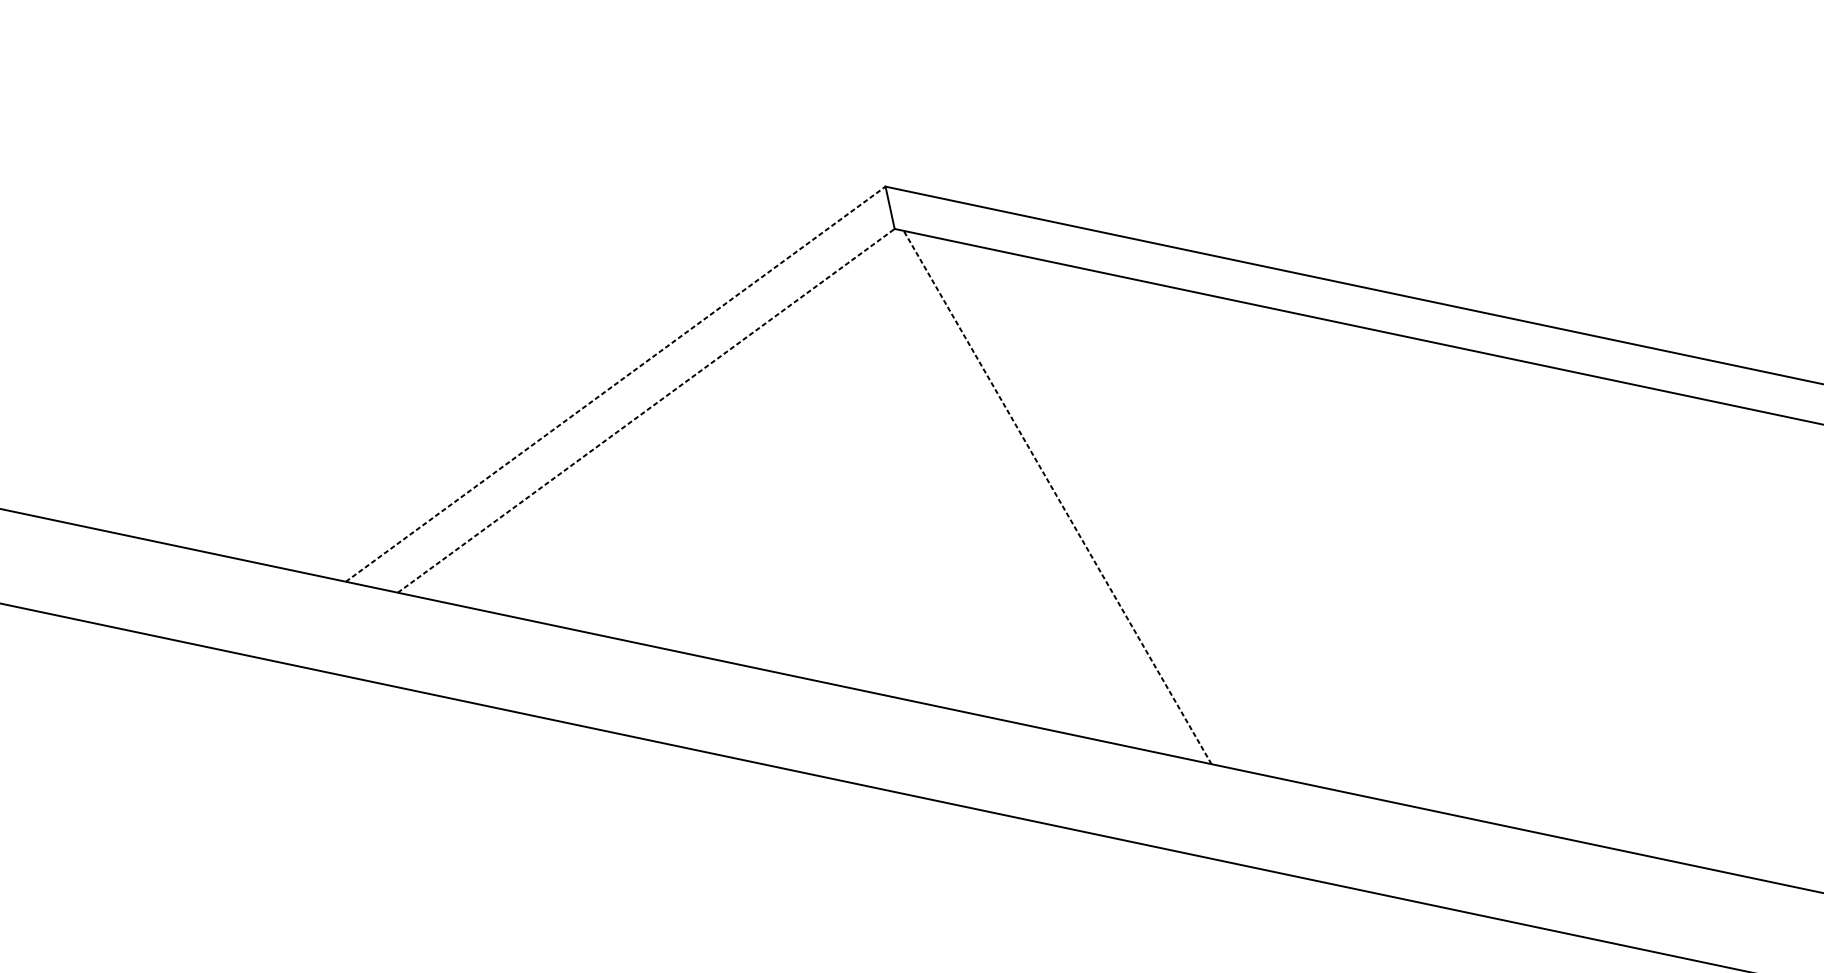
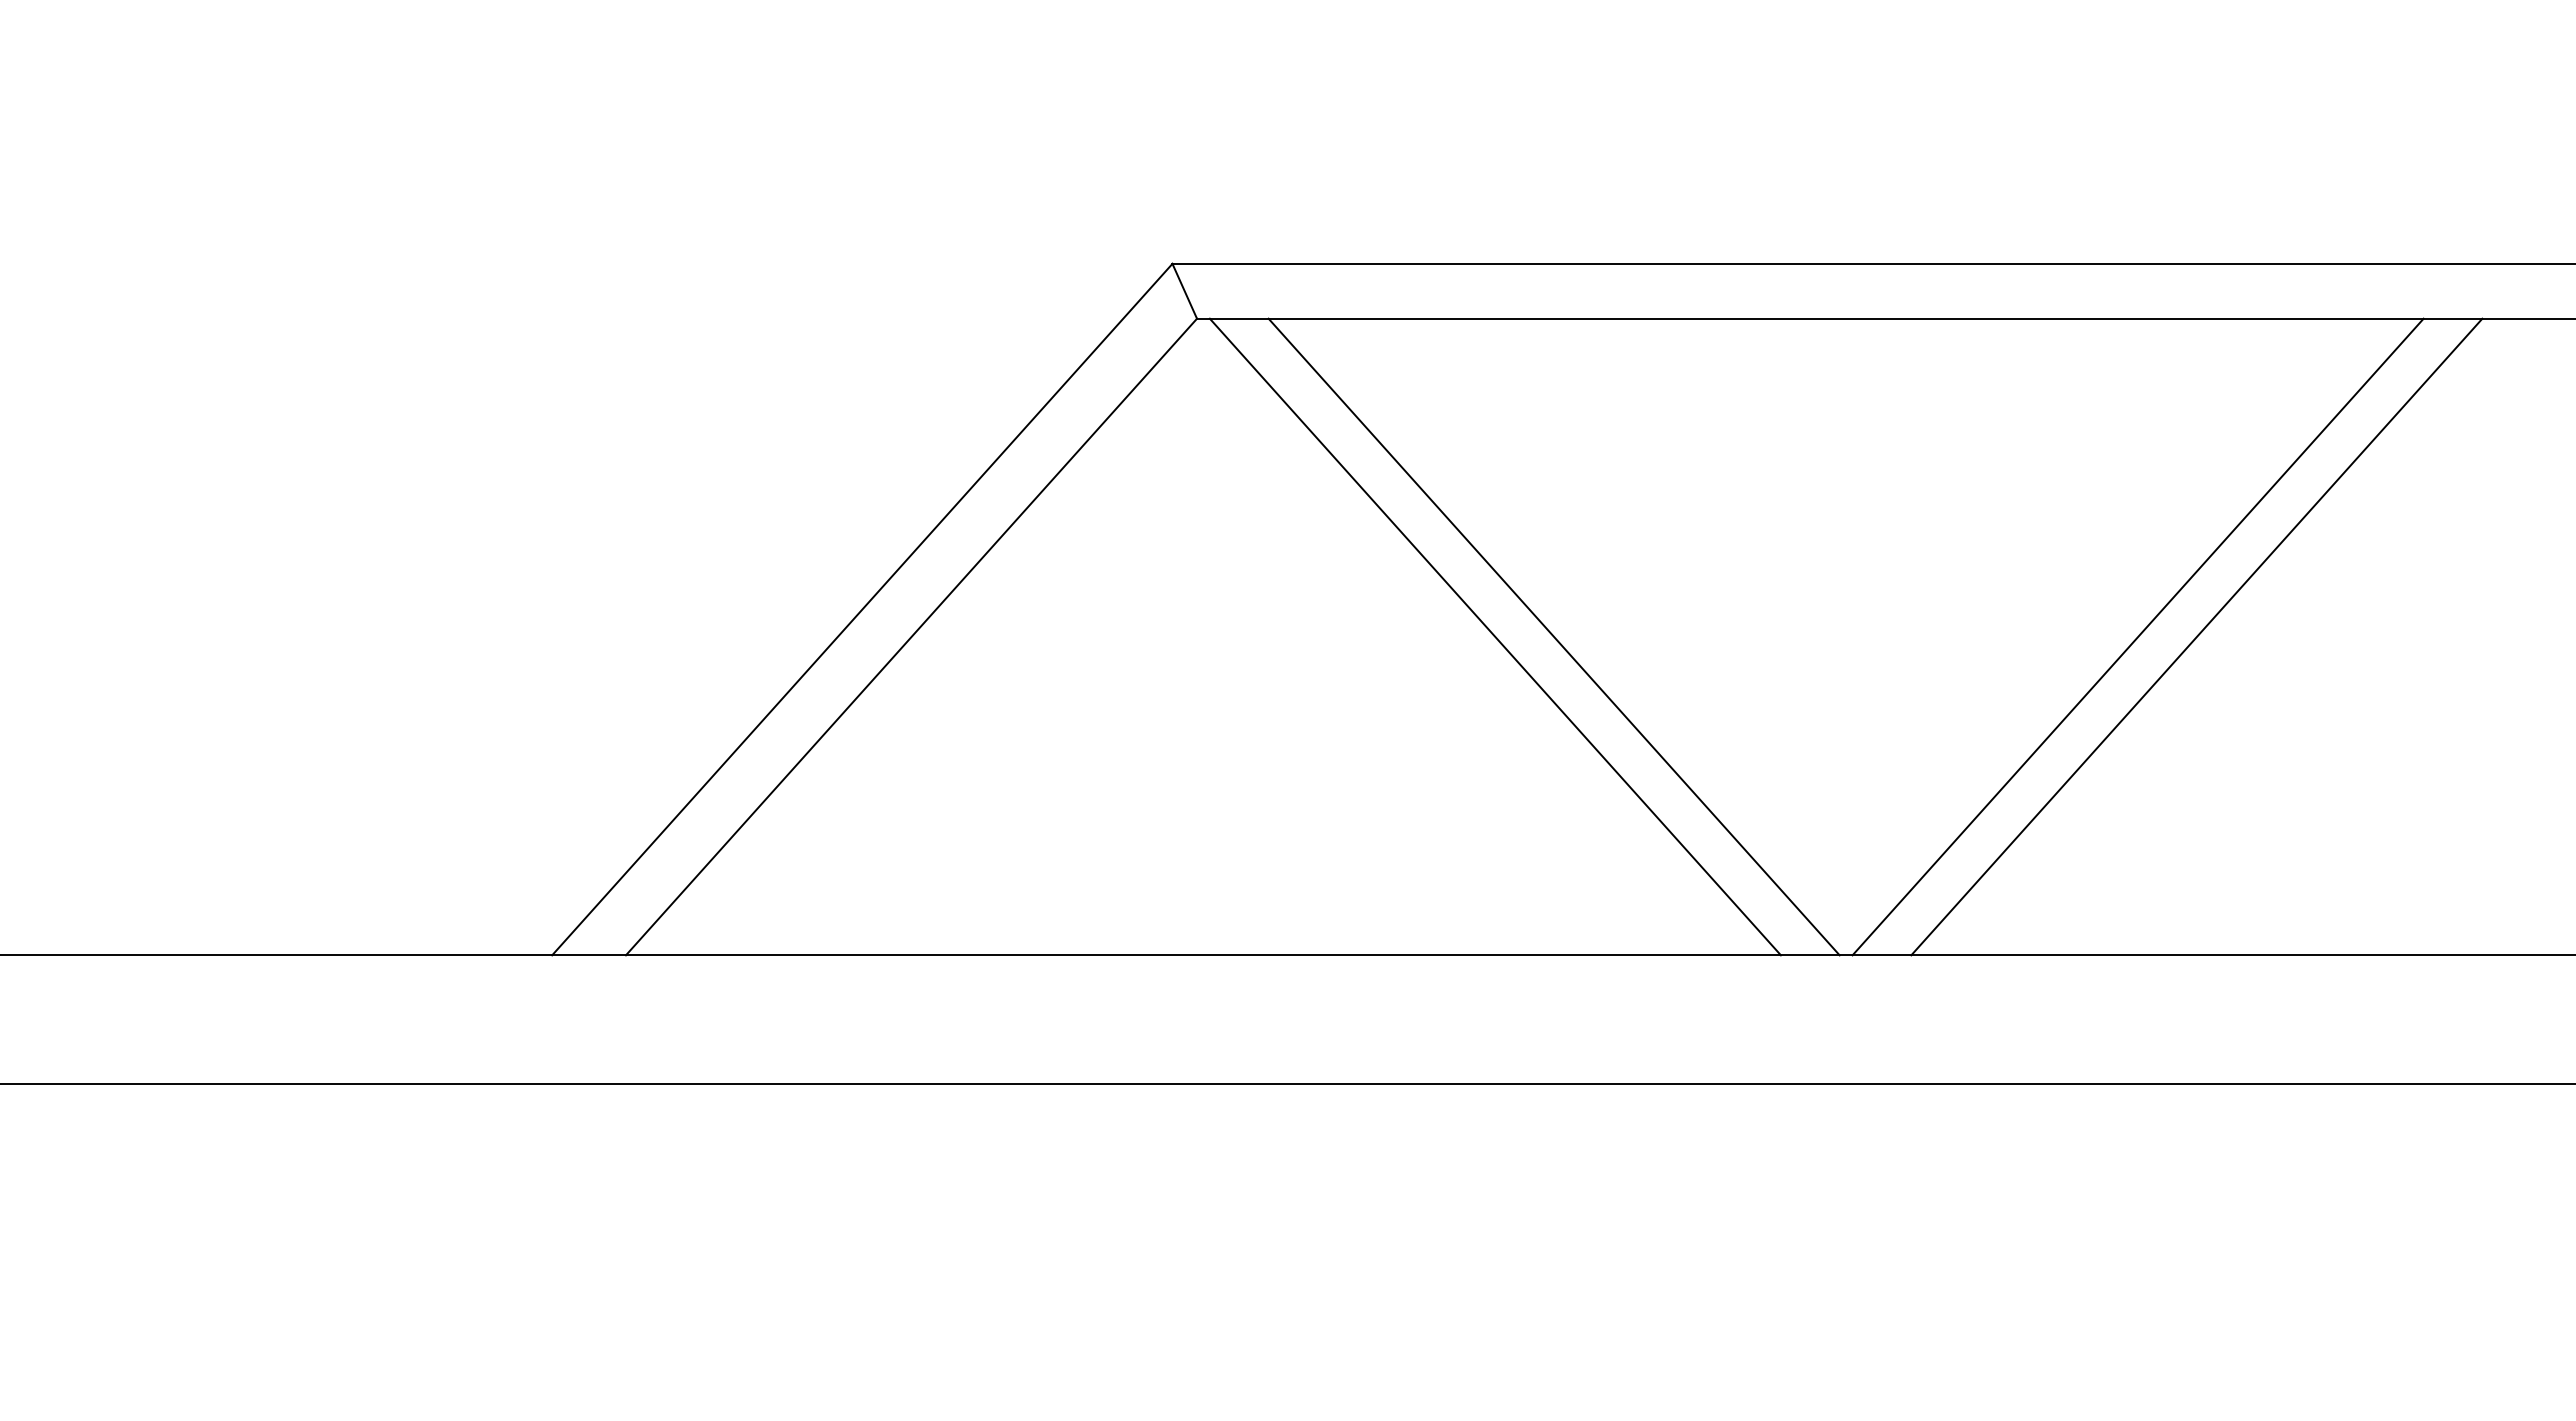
line: (615, 384) -> (862, 609), dashed -> solid
line: (646, 411) -> (911, 637), dashed -> solid
line: (1057, 497) -> (1495, 637), dashed -> solid
line: (1098, 505) -> (1553, 636), added
line: (1510, 592) -> (2137, 636), added
line: (1551, 601) -> (2196, 636), added

